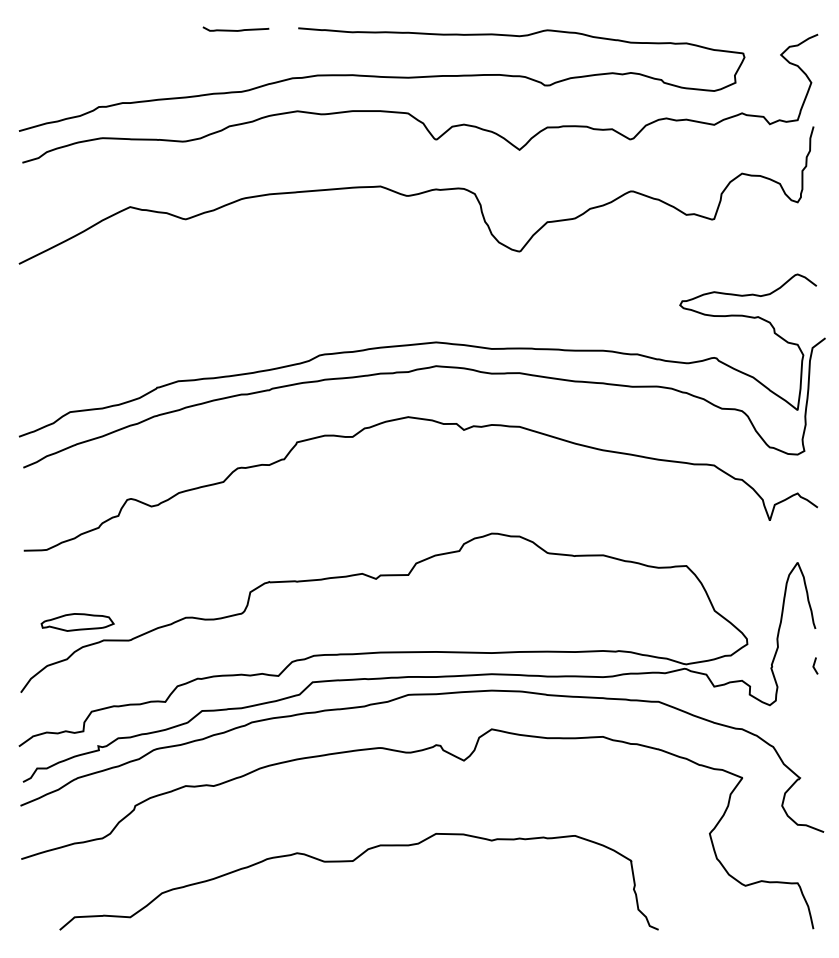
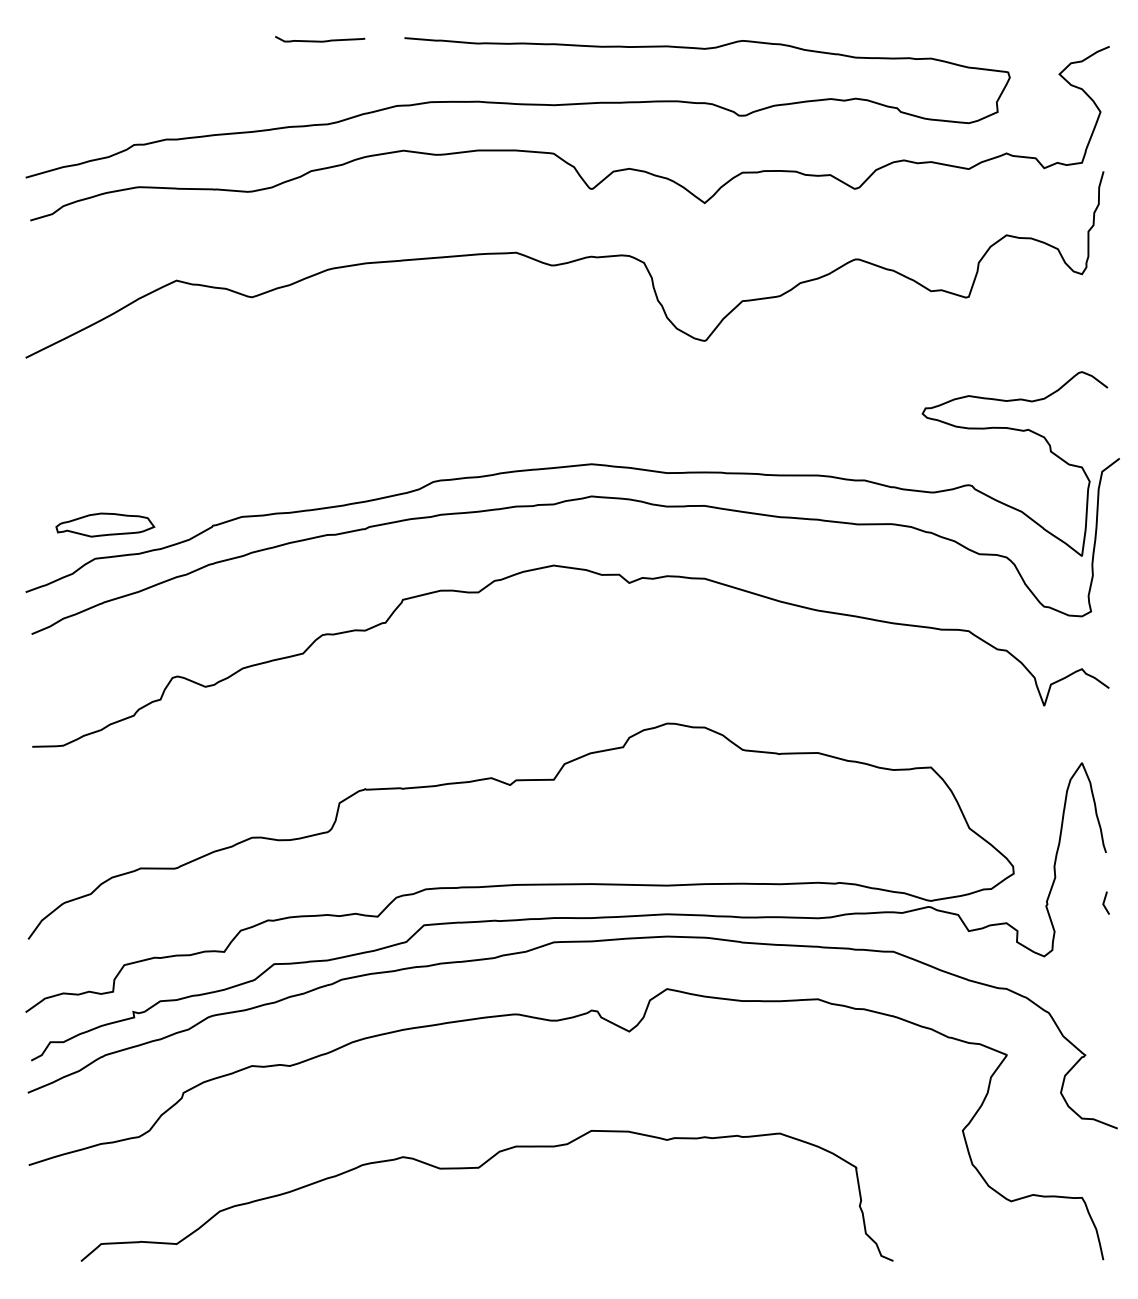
part: (77, 622) -> (105, 524), moved

